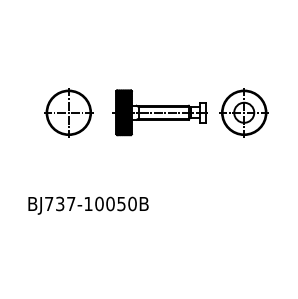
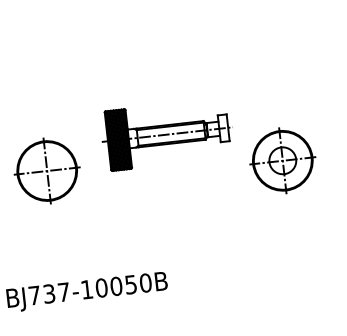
part: (159, 112) -> (165, 134), moved
part: (243, 112) -> (281, 160), moved

